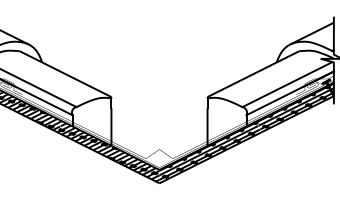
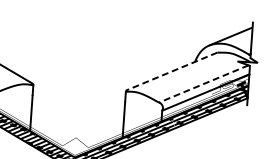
line: (252, 74) -> (170, 71), solid -> dashed
line: (287, 84) -> (203, 83), solid -> dashed

